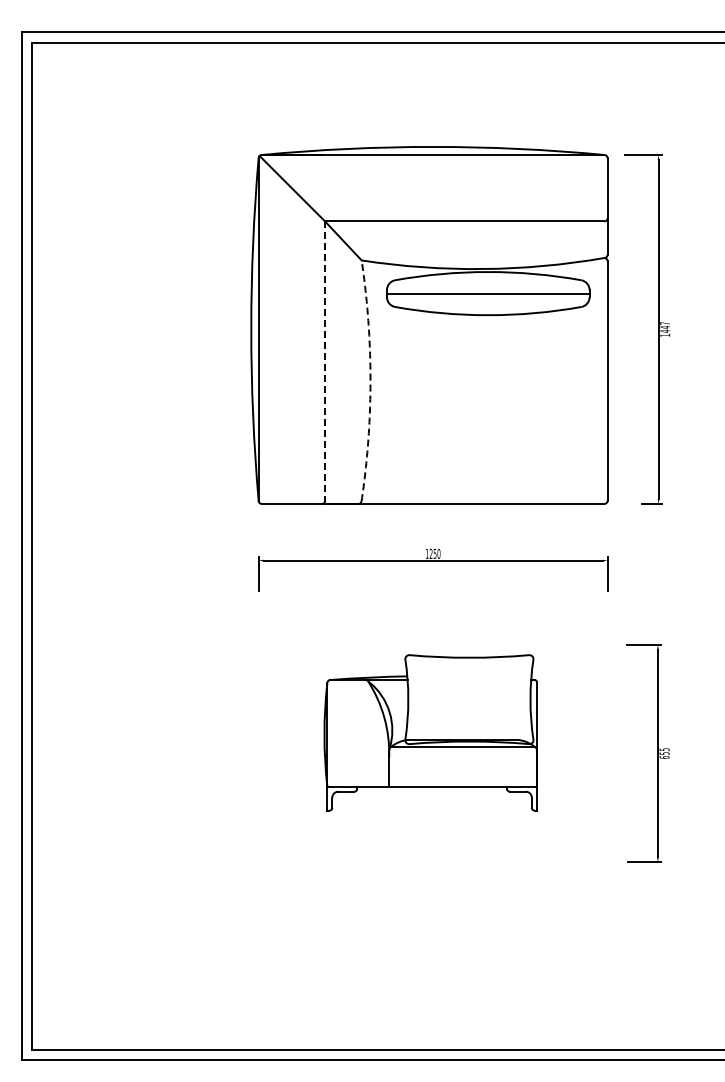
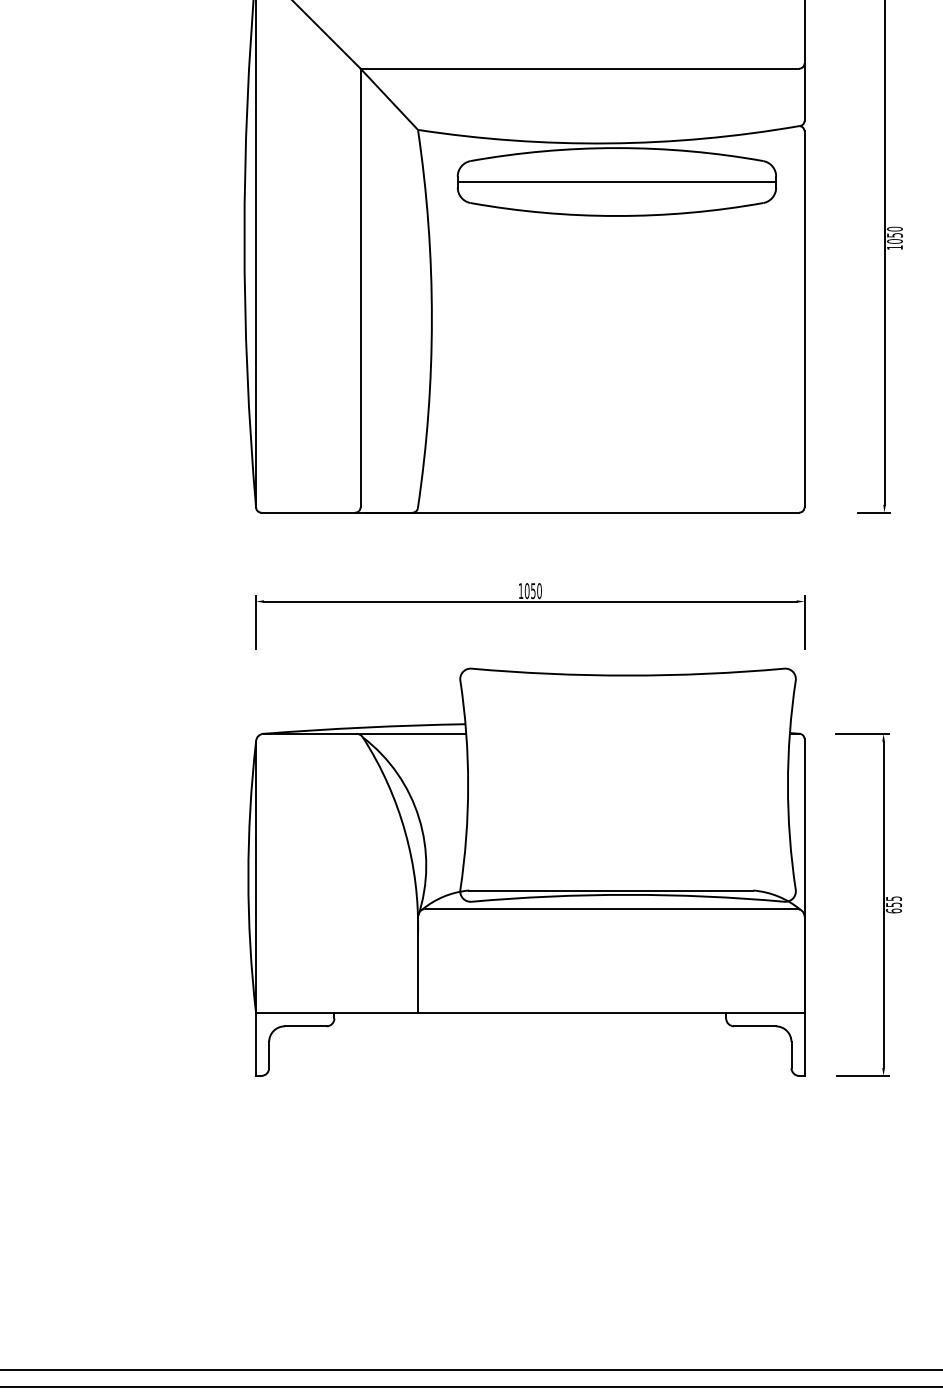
text: (665, 327) -> (895, 235), 1447 -> 1050
line: (325, 361) -> (361, 288), dashed -> solid
arc: (370, 380) -> (431, 318), dashed -> solid
text: (430, 553) -> (526, 590), 1250 -> 1050
part: (430, 732) -> (526, 871), size x1.67

